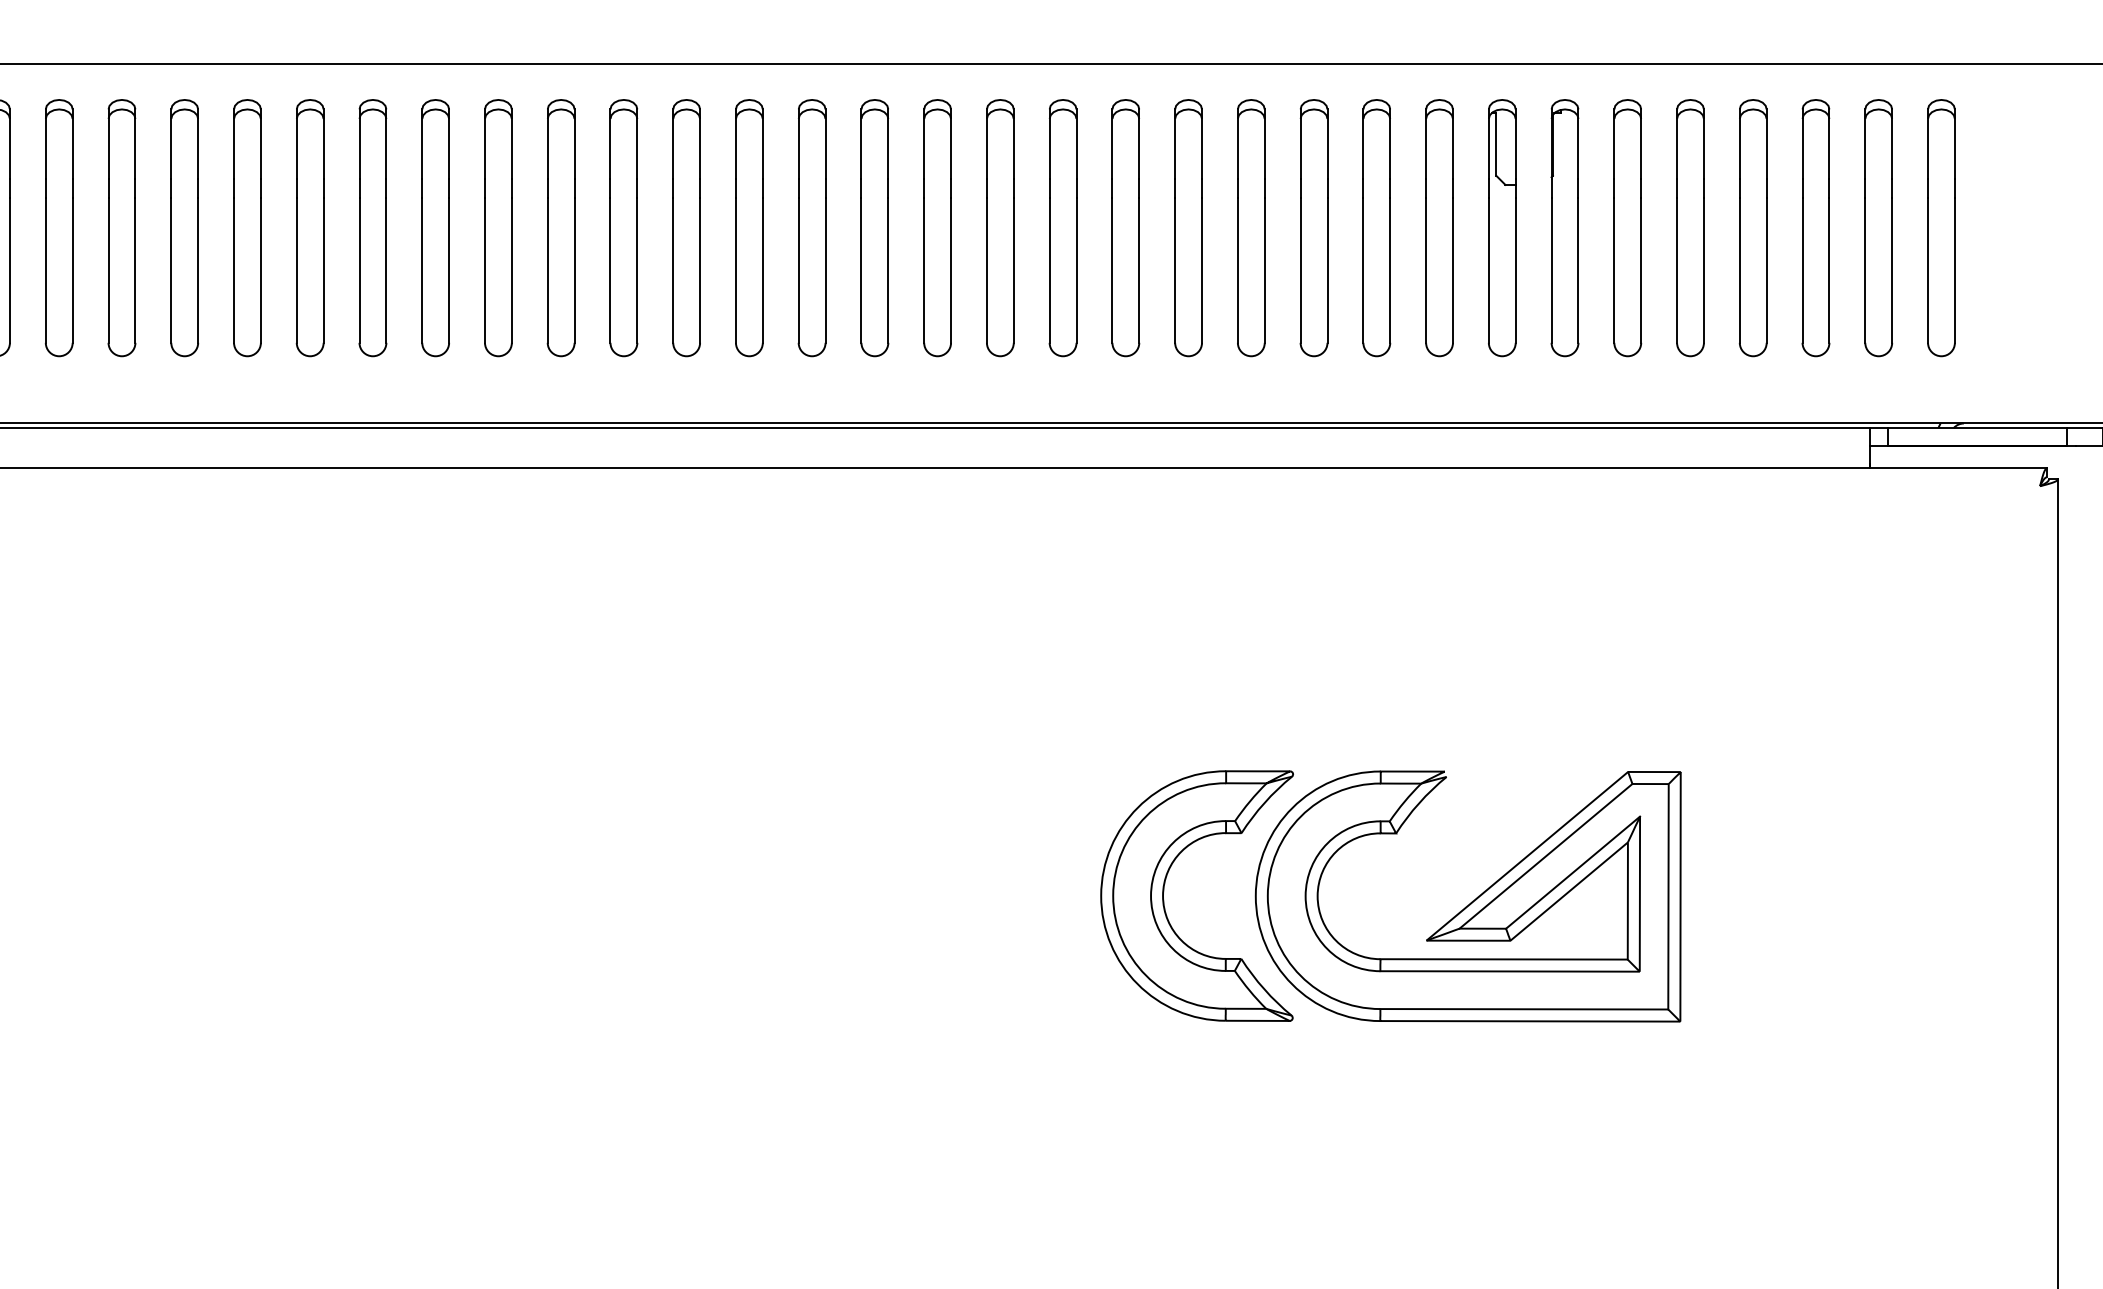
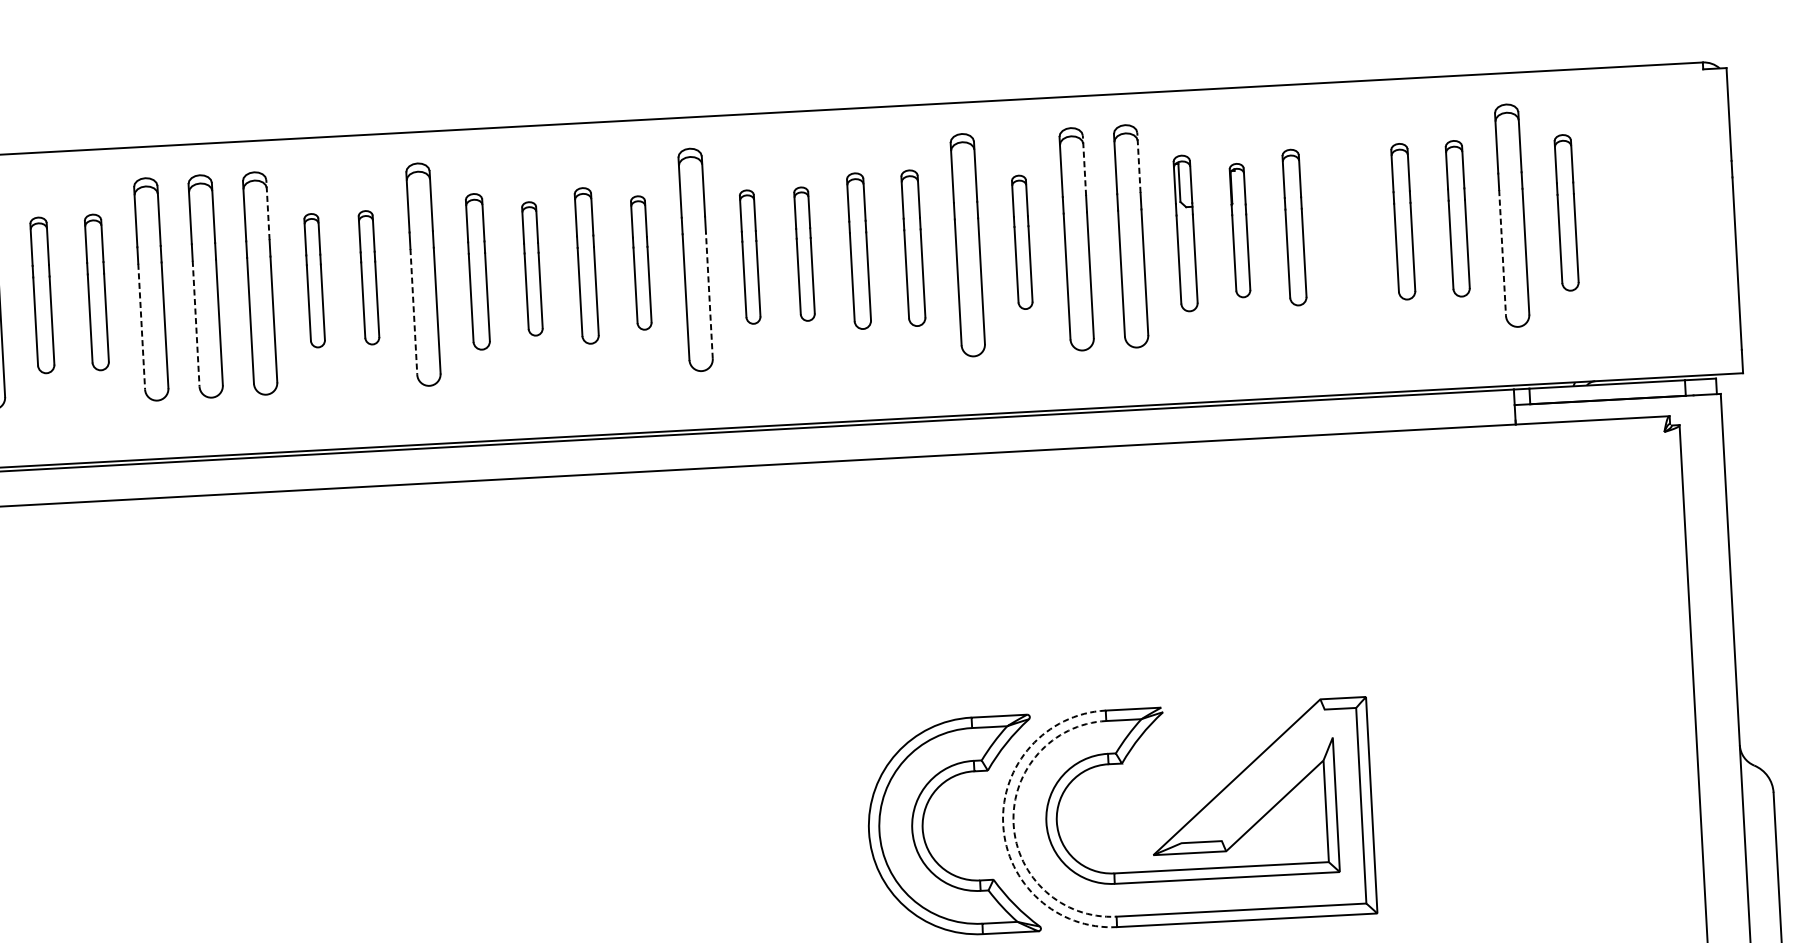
line: (449, 144) -> (268, 210), solid -> dashed
line: (1390, 144) -> (1084, 166), solid -> dashed
line: (1452, 144) -> (1138, 163), solid -> dashed
part: (184, 228) -> (42, 295), size x0.7
part: (247, 228) -> (96, 292), size x0.7
part: (498, 228) -> (314, 280), size x0.6
part: (560, 228) -> (368, 277), size x0.6
part: (686, 228) -> (477, 272), size x0.7
part: (749, 228) -> (532, 269), size x0.6
part: (811, 228) -> (586, 266), size x0.7
part: (874, 228) -> (640, 263), size x0.6
part: (1000, 228) -> (750, 257), size x0.6
part: (1062, 228) -> (804, 254), size x0.6
part: (1125, 228) -> (858, 251), size x0.7
part: (1188, 228) -> (913, 248), size x0.7
part: (1313, 228) -> (1021, 242), size x0.6
part: (1502, 228) -> (1185, 233), size x0.7
part: (1564, 228) -> (1239, 230), size x0.6
part: (1627, 228) -> (1294, 227), size x0.7
part: (1690, 228) -> (1348, 224), removed
part: (1752, 228) -> (1402, 221), size x0.7
part: (1815, 228) -> (1457, 219), size x0.7
part: (1941, 228) -> (1566, 213), size x0.7
line: (296, 270) -> (141, 326), solid -> dashed
line: (359, 270) -> (196, 323), solid -> dashed
line: (610, 270) -> (413, 312), solid -> dashed
line: (951, 270) -> (709, 296), solid -> dashed
line: (1865, 270) -> (1502, 253), solid -> dashed
line: (1545, 855) -> (1252, 775), removed
line: (1573, 872) -> (1277, 789), removed
arc: (1255, 896) -> (1002, 824), solid -> dashed
arc: (1267, 896) -> (1013, 824), solid -> dashed

